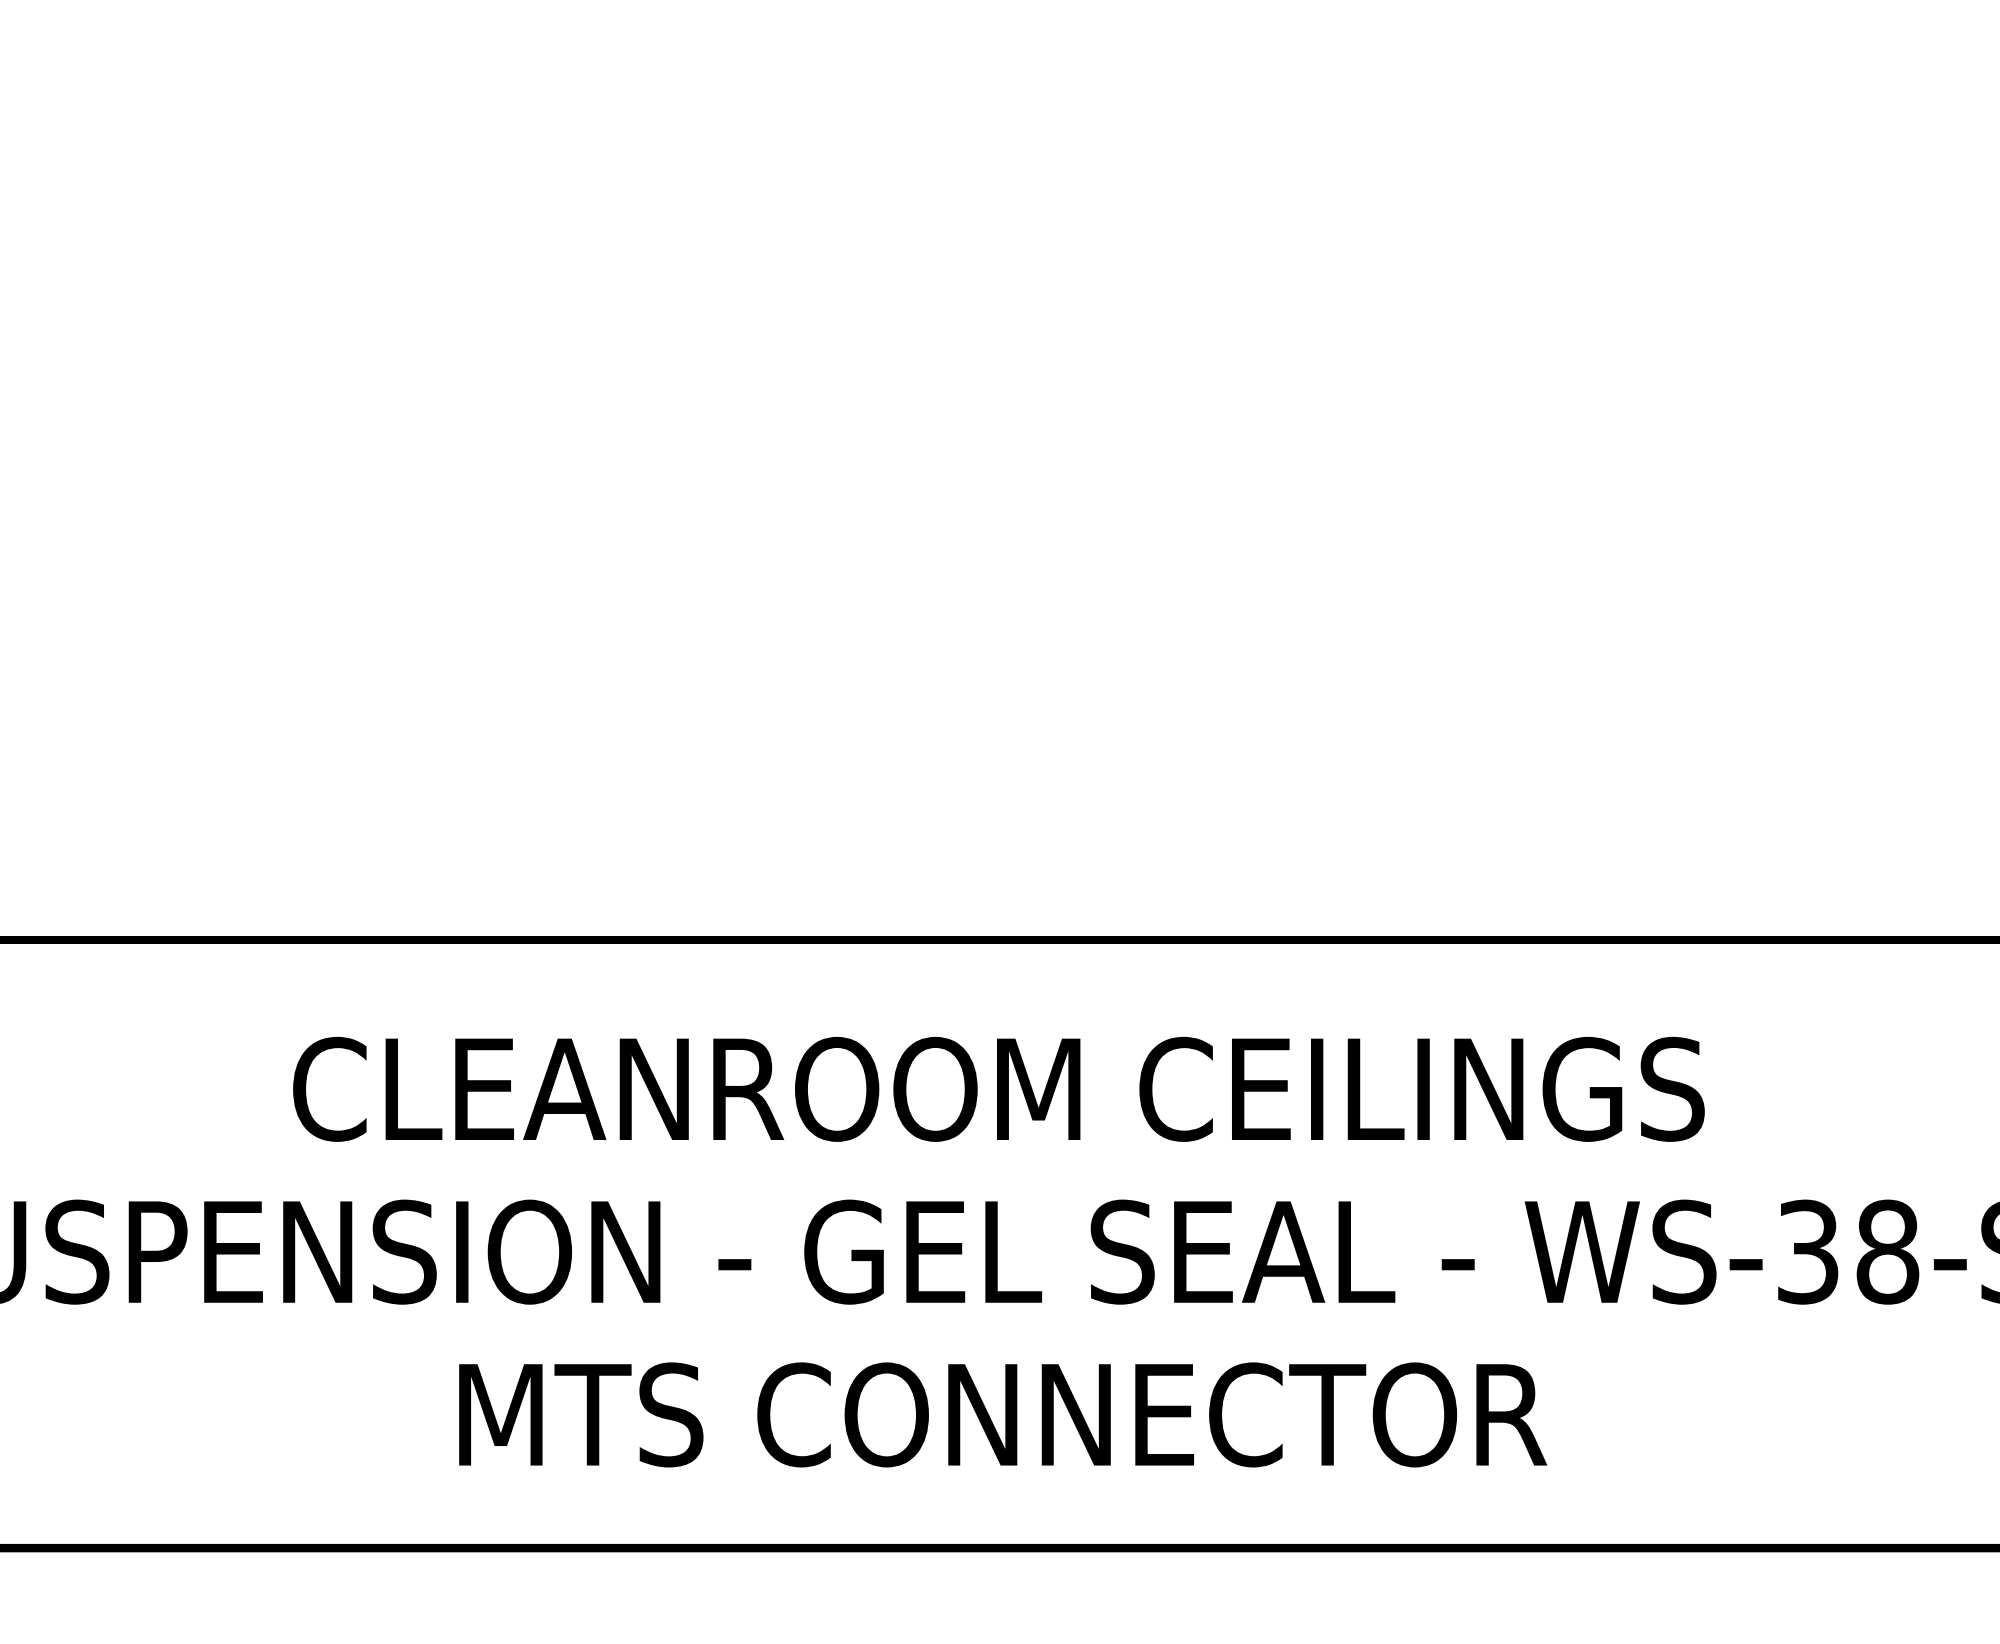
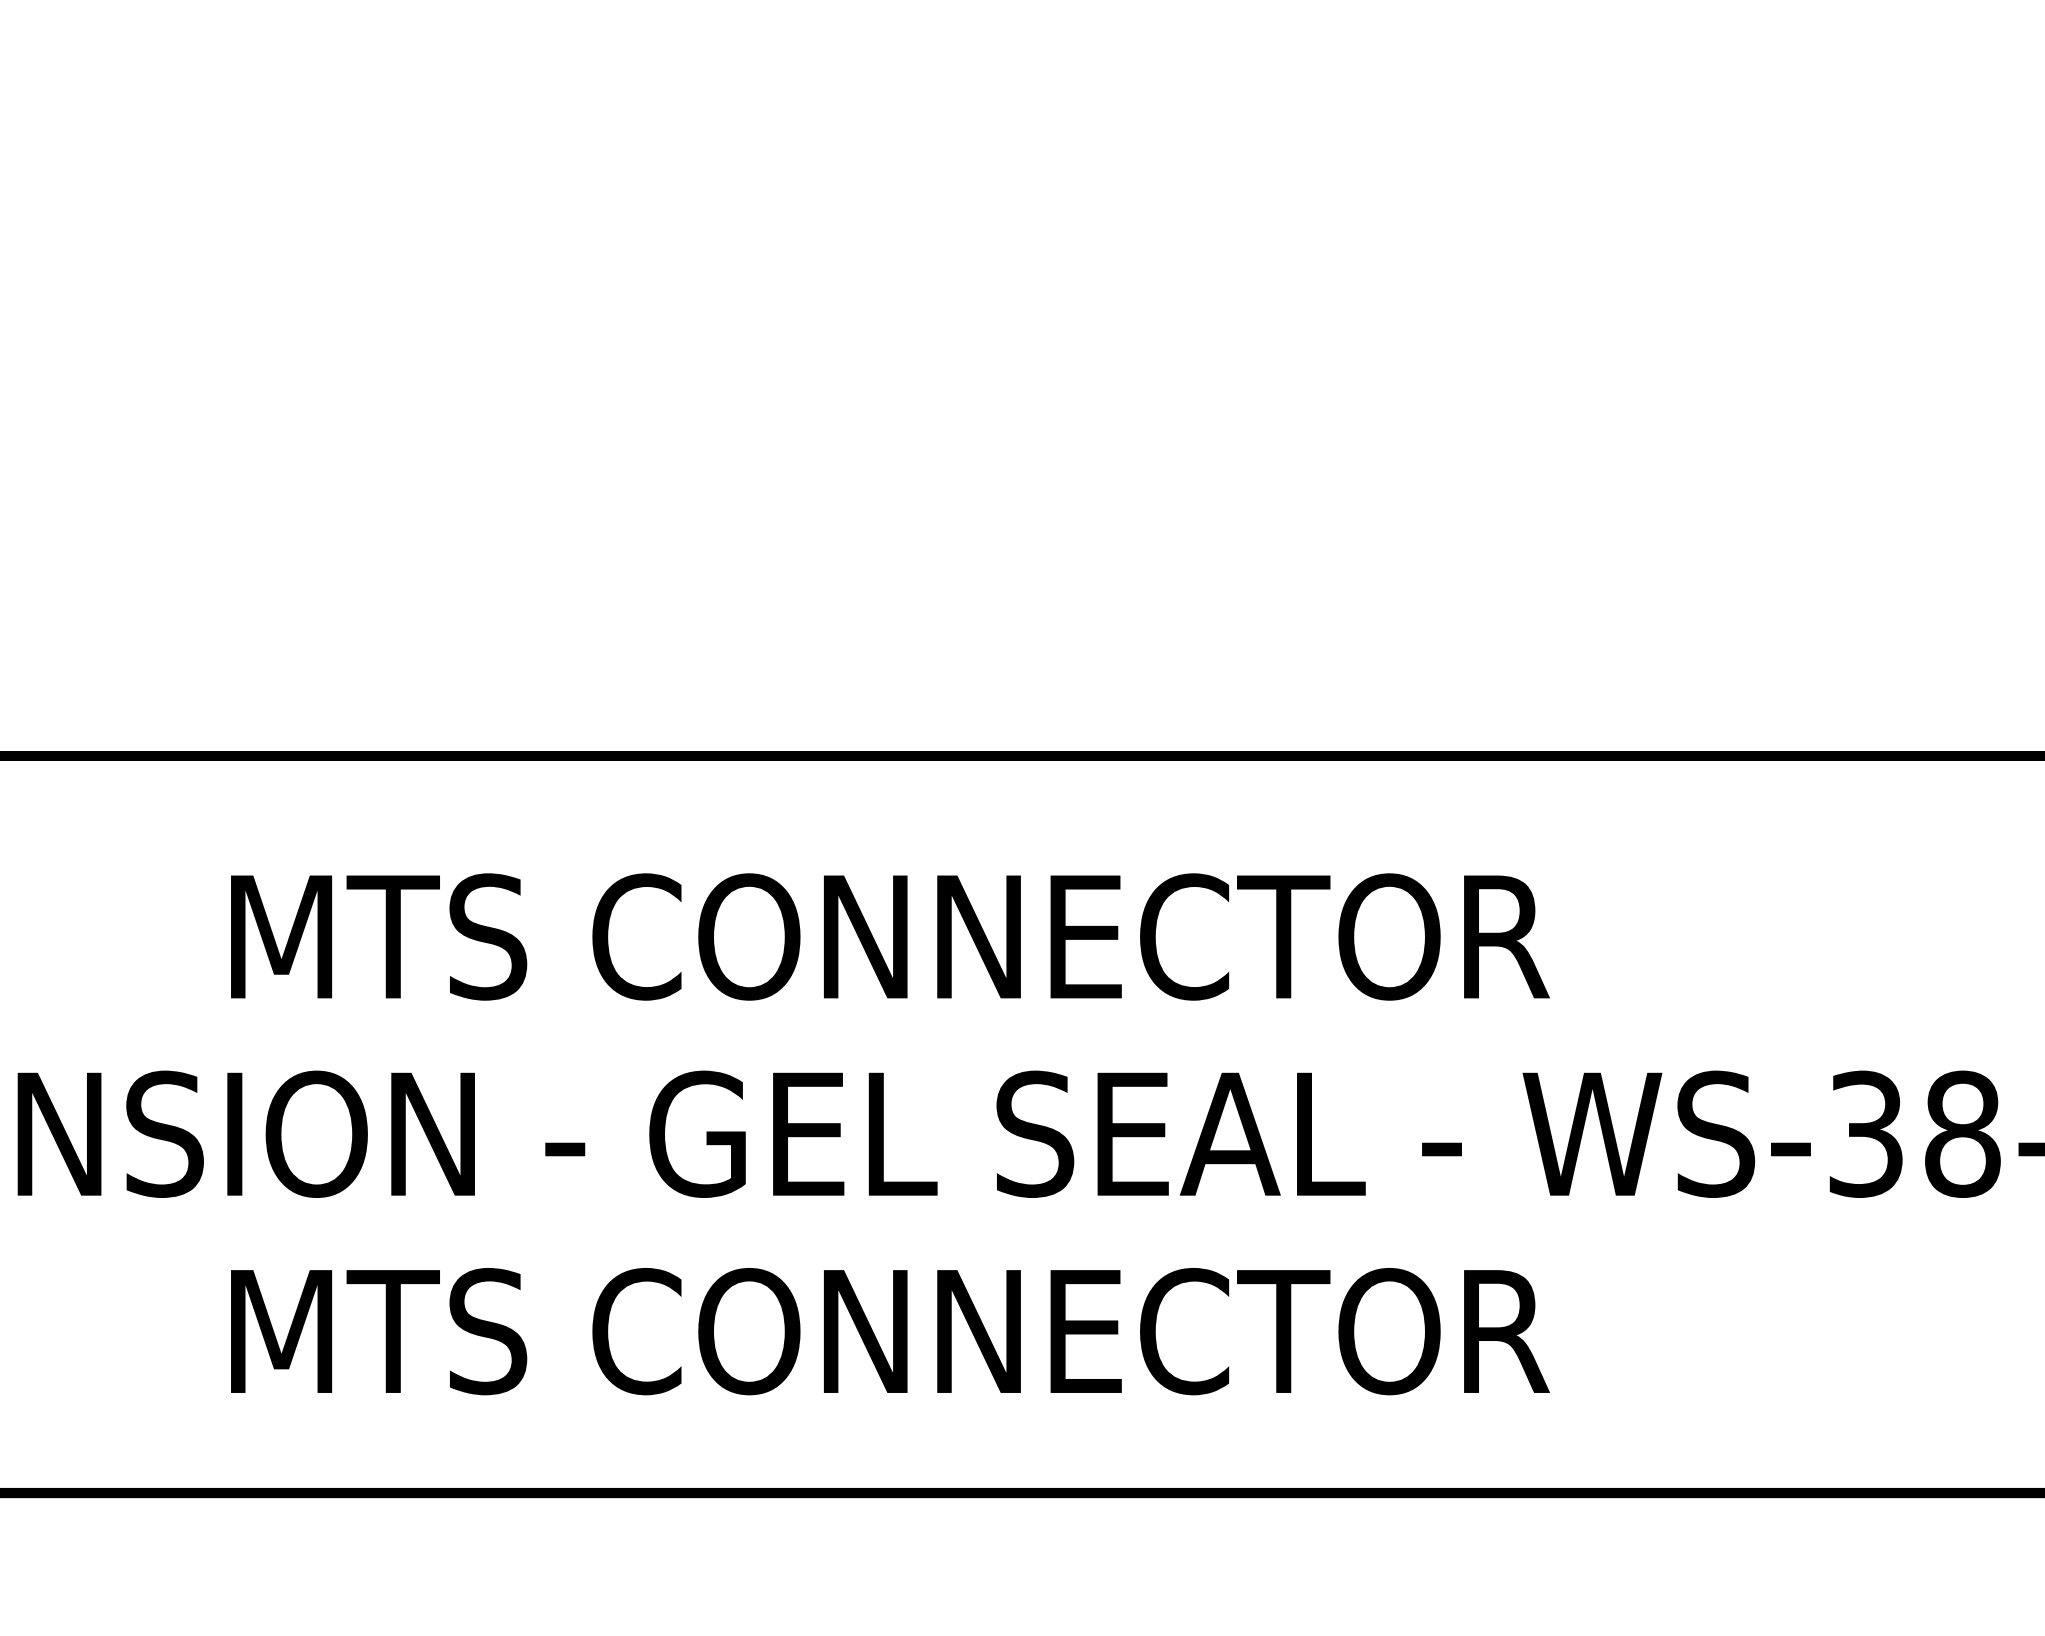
text: (998, 1088) -> (884, 935), CLEANROOM CEILINGS -> MTS CONNECTOR

